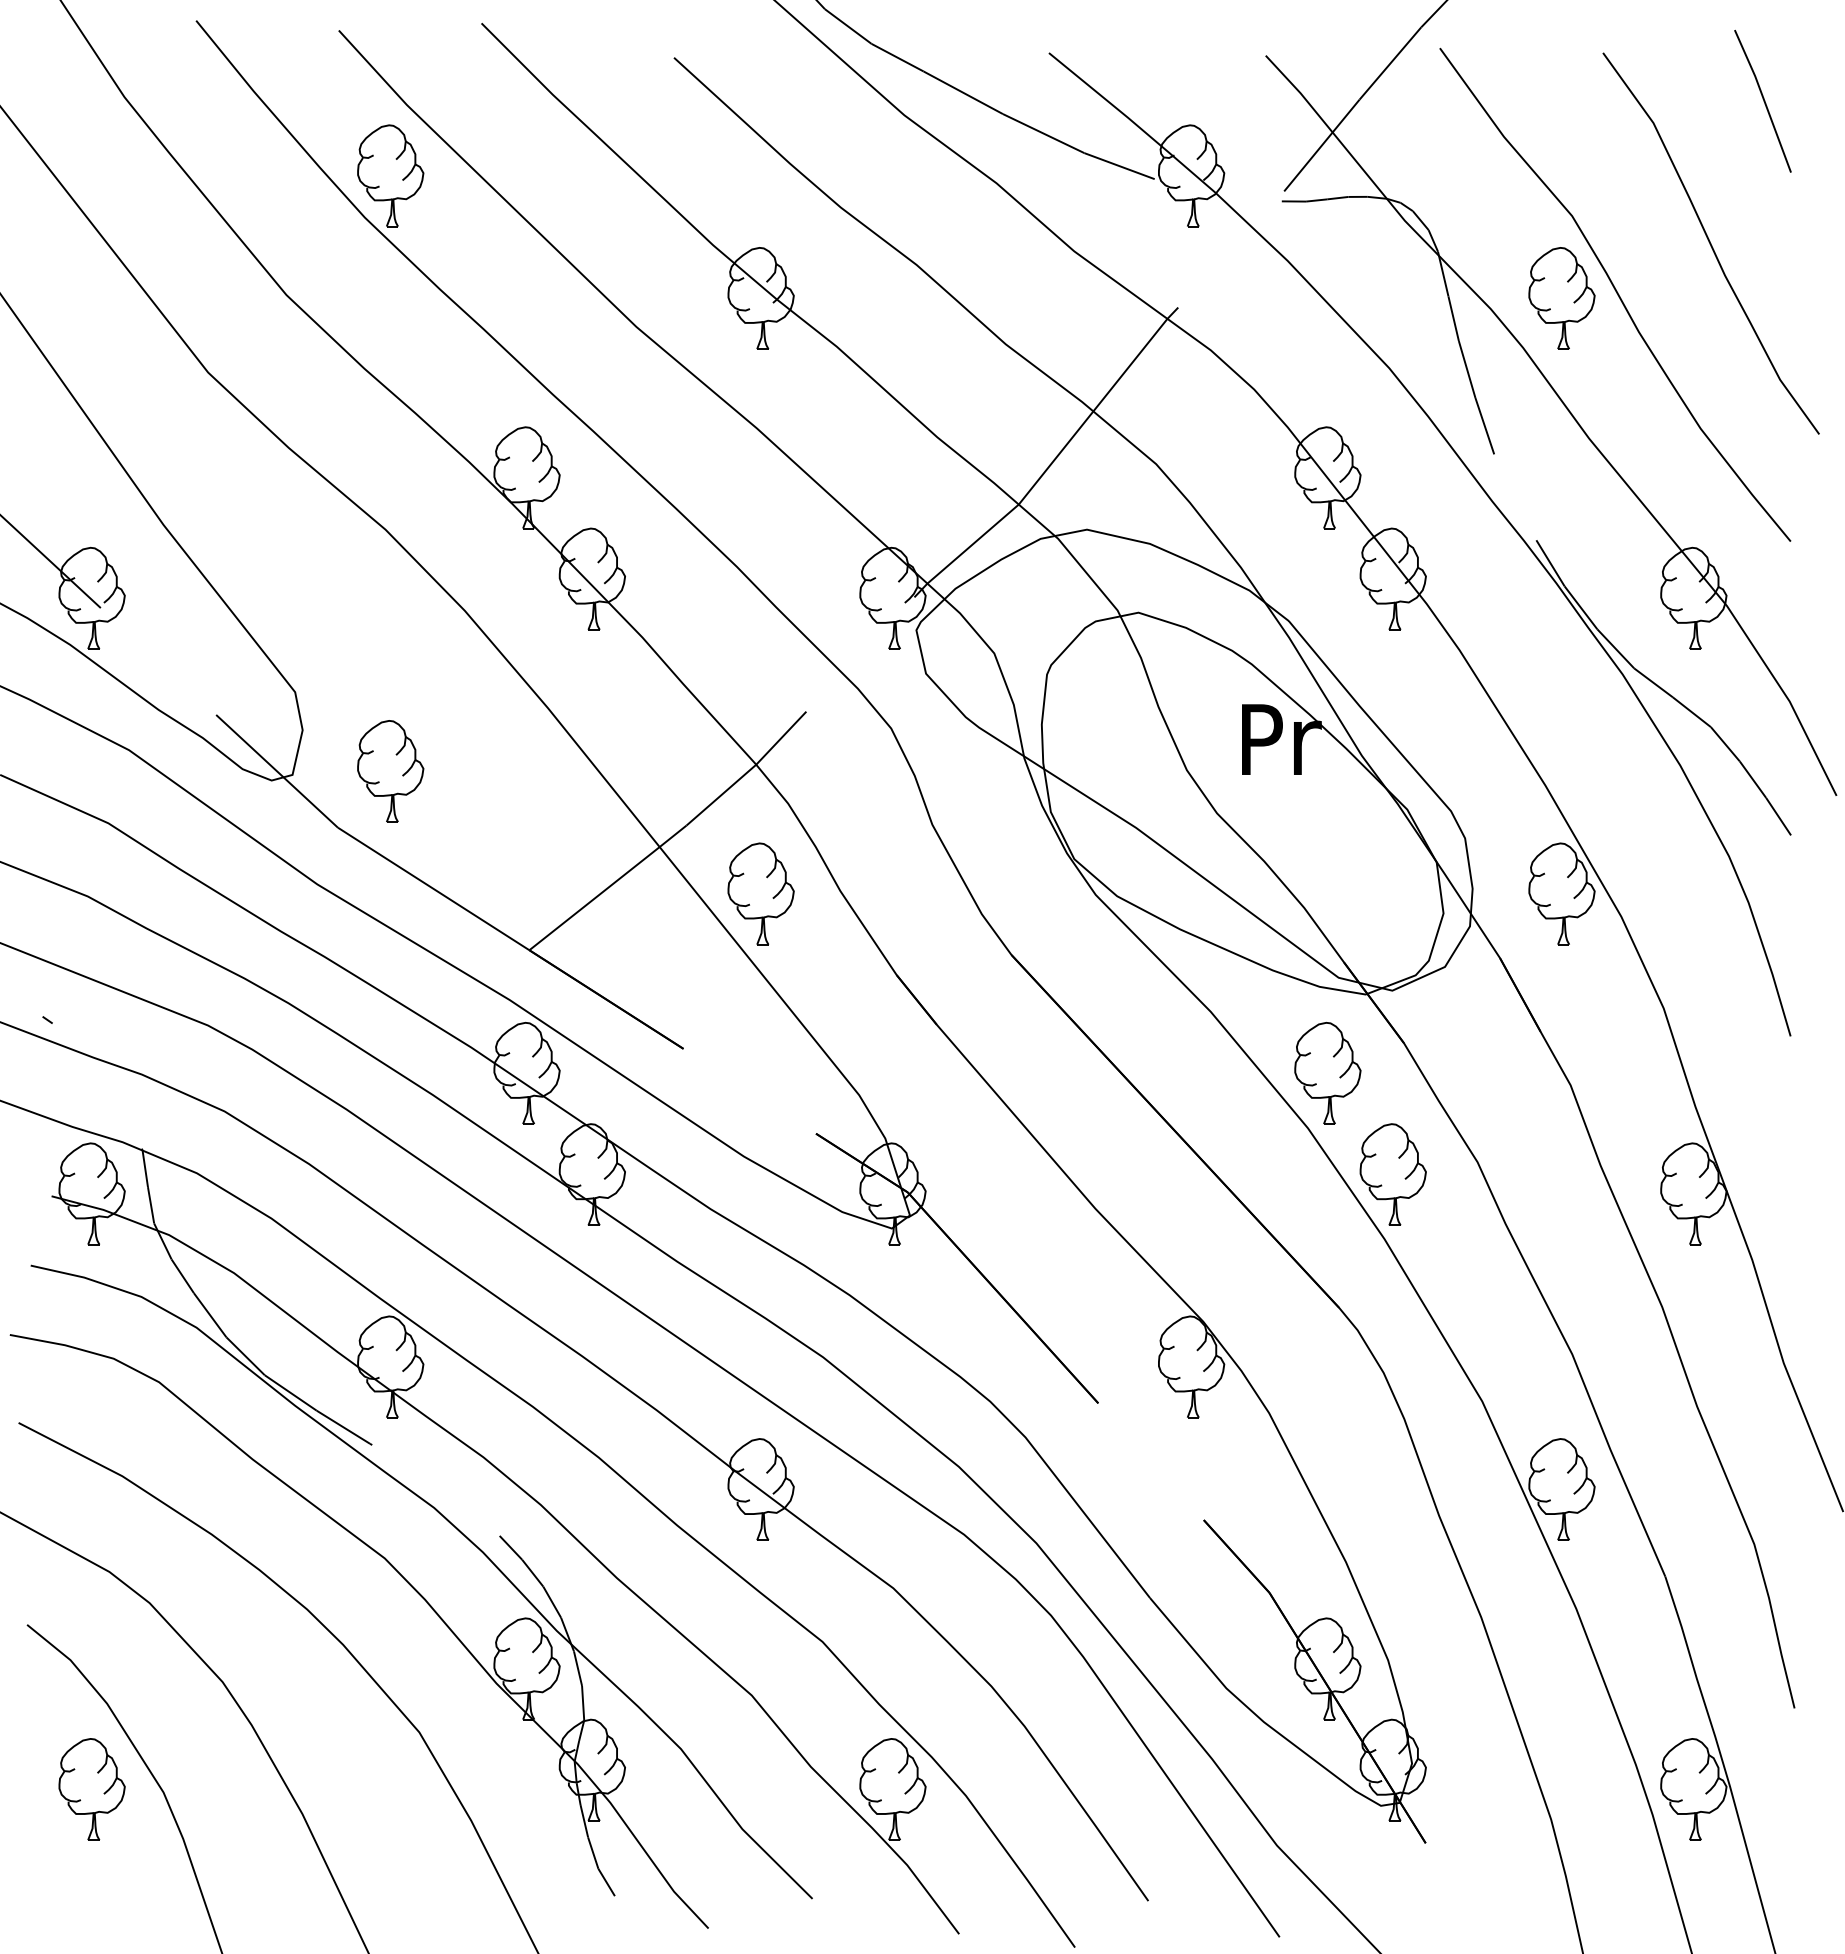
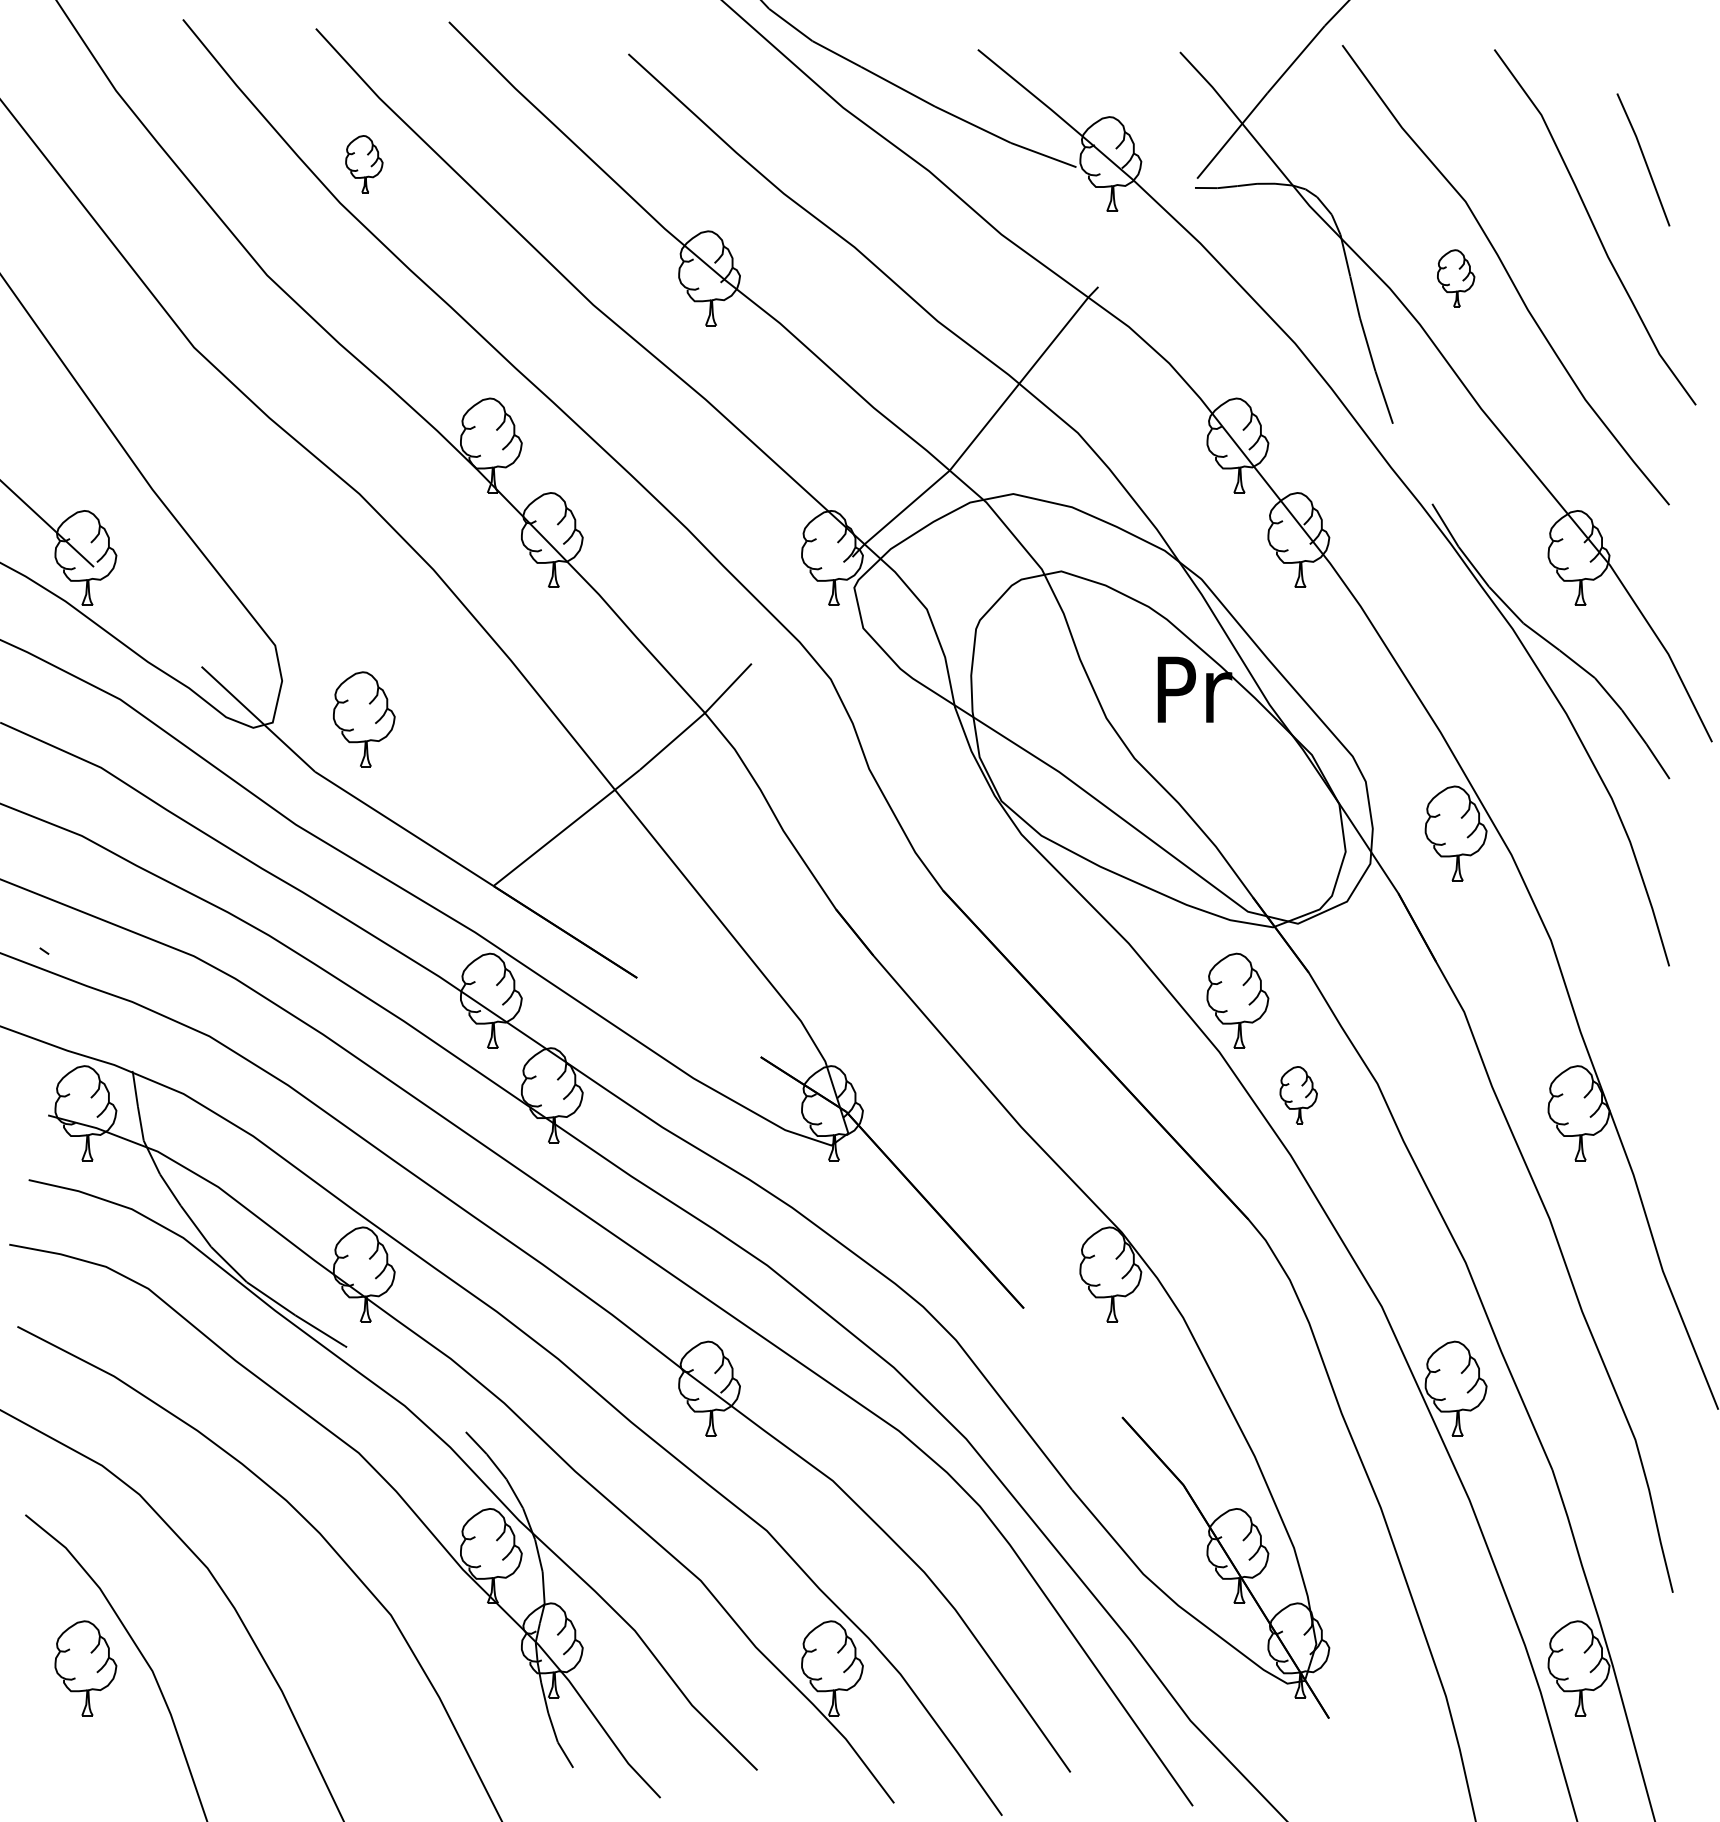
line: (1762, 99) -> (1643, 158), moved
part: (390, 175) -> (364, 163), size x0.6
part: (1561, 298) -> (1455, 278), size x0.6
part: (760, 893) -> (708, 833), removed
part: (1392, 1174) -> (1298, 1095), size x0.6

